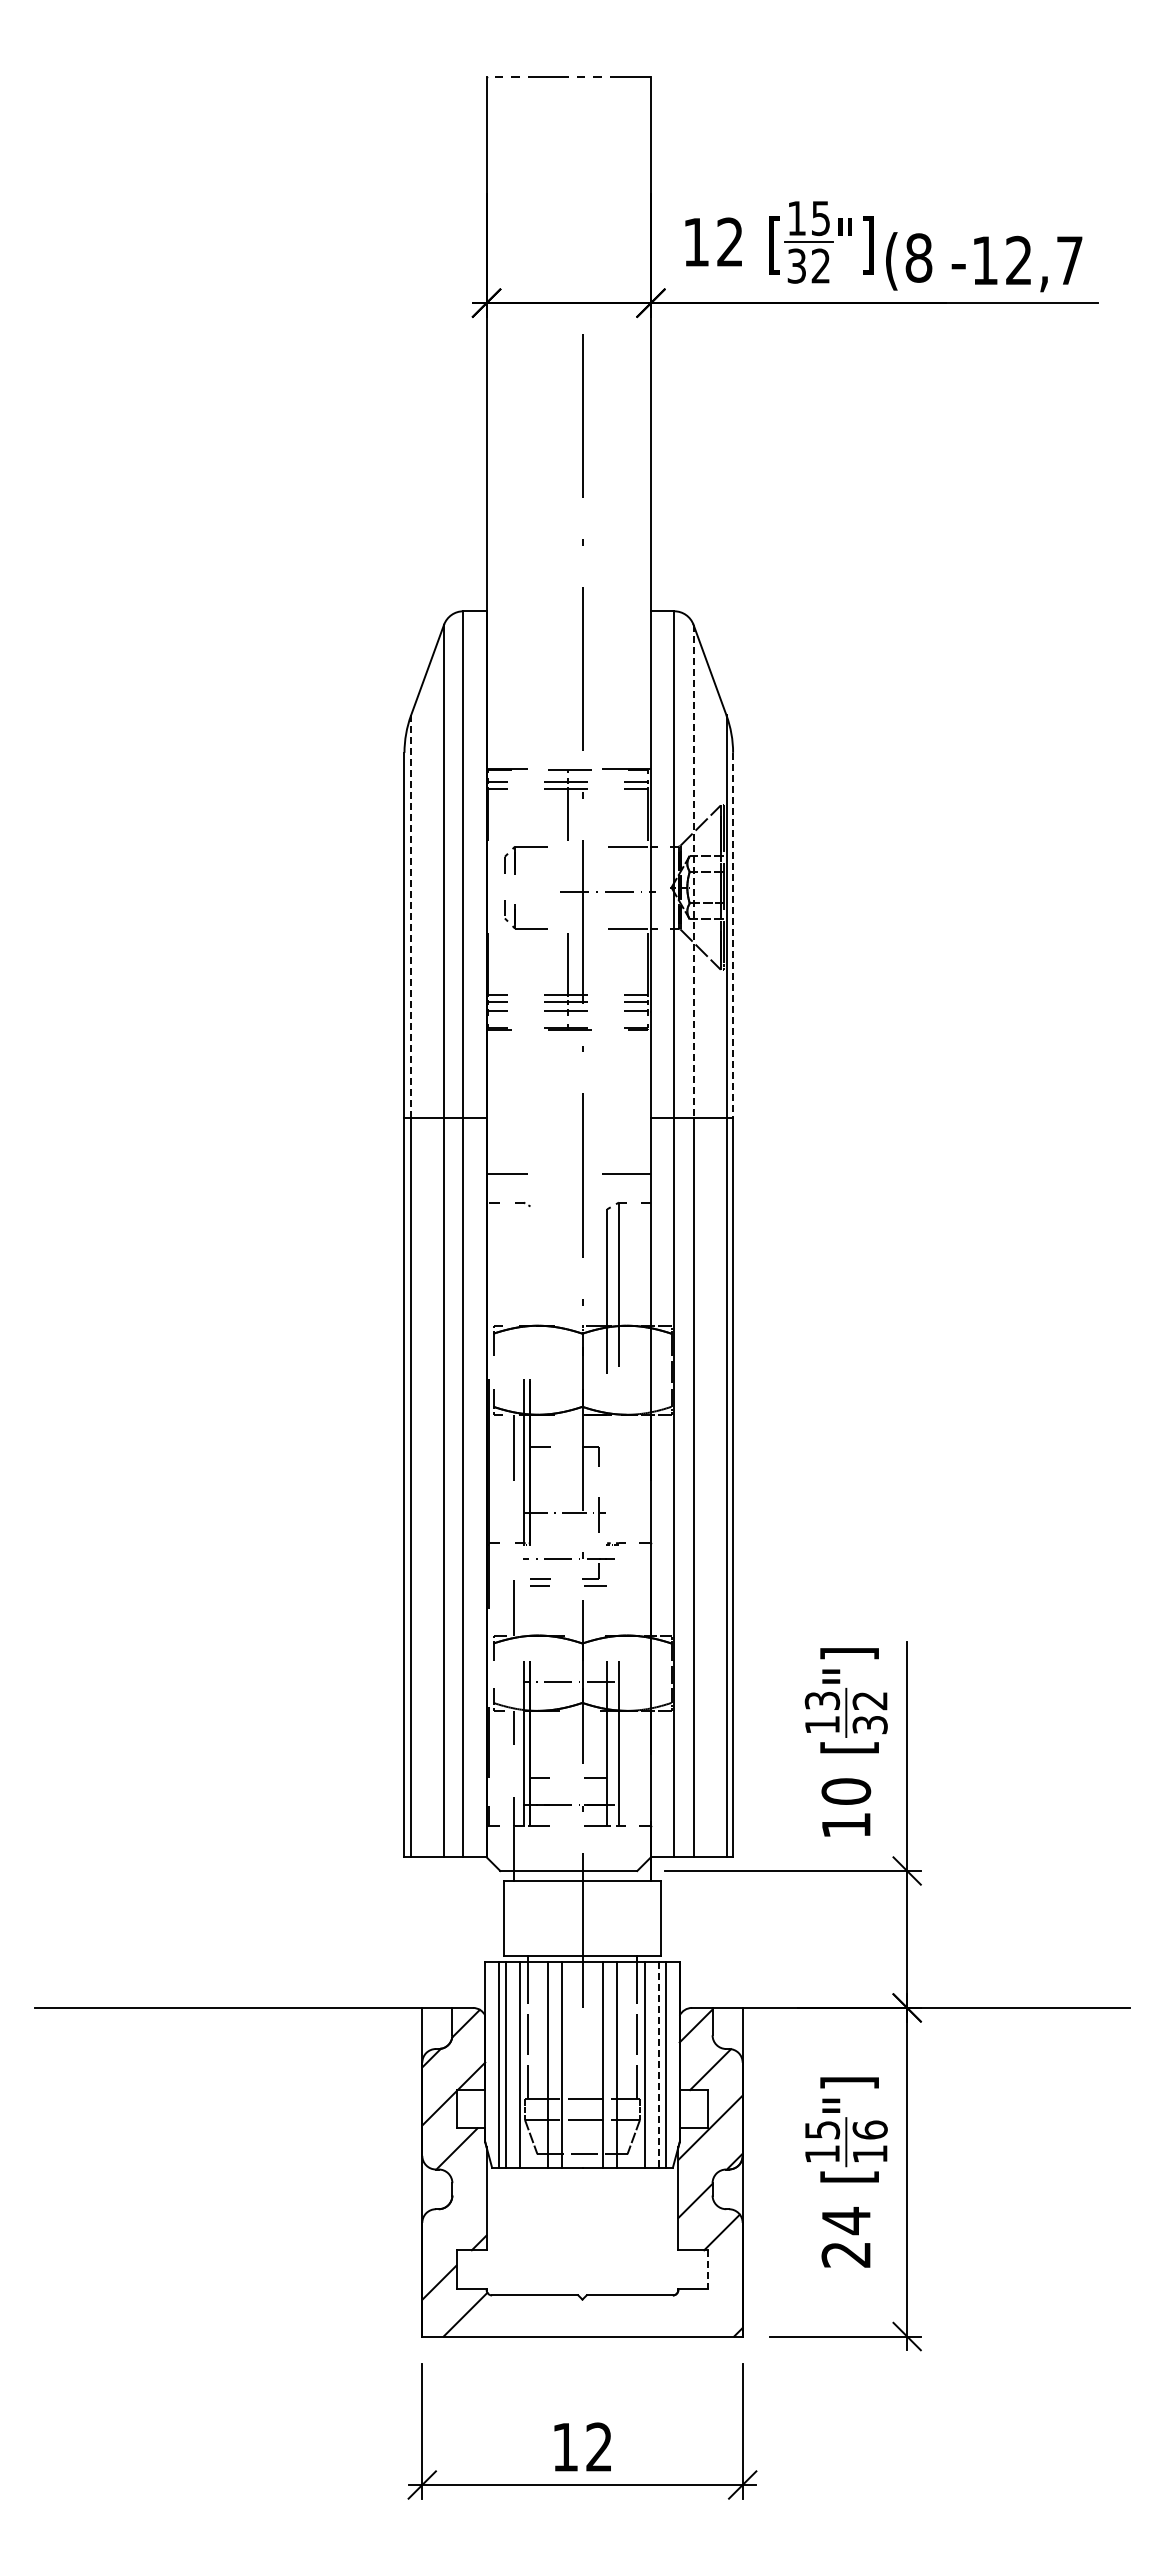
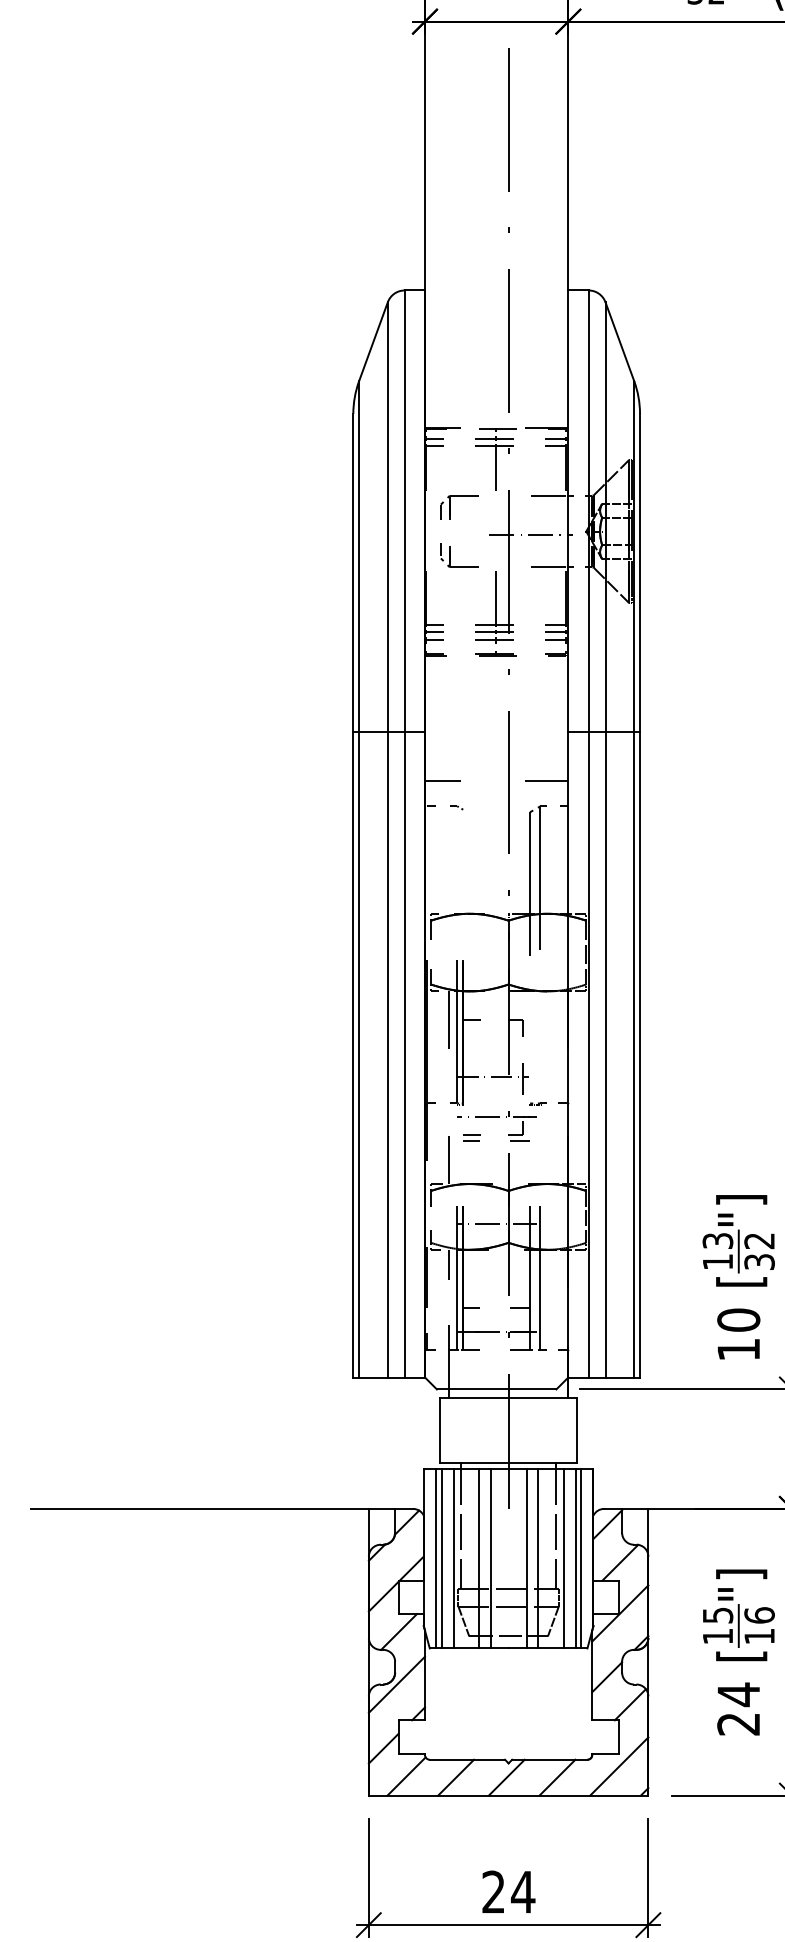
line: (693, 871) -> (605, 517), dashed -> solid
line: (411, 917) -> (359, 557), dashed -> solid
line: (733, 935) -> (640, 573), dashed -> solid
line: (659, 2065) -> (575, 1559), dashed -> solid
line: (454, 2209) -> (396, 1684), added
line: (708, 2269) -> (618, 1737), dashed -> solid
line: (709, 2302) -> (619, 1765), added
line: (521, 2315) -> (455, 1777), added
line: (579, 2315) -> (506, 1777), added
line: (638, 2315) -> (557, 1777), added
text: (582, 2446) -> (508, 1891), 12 -> 24

